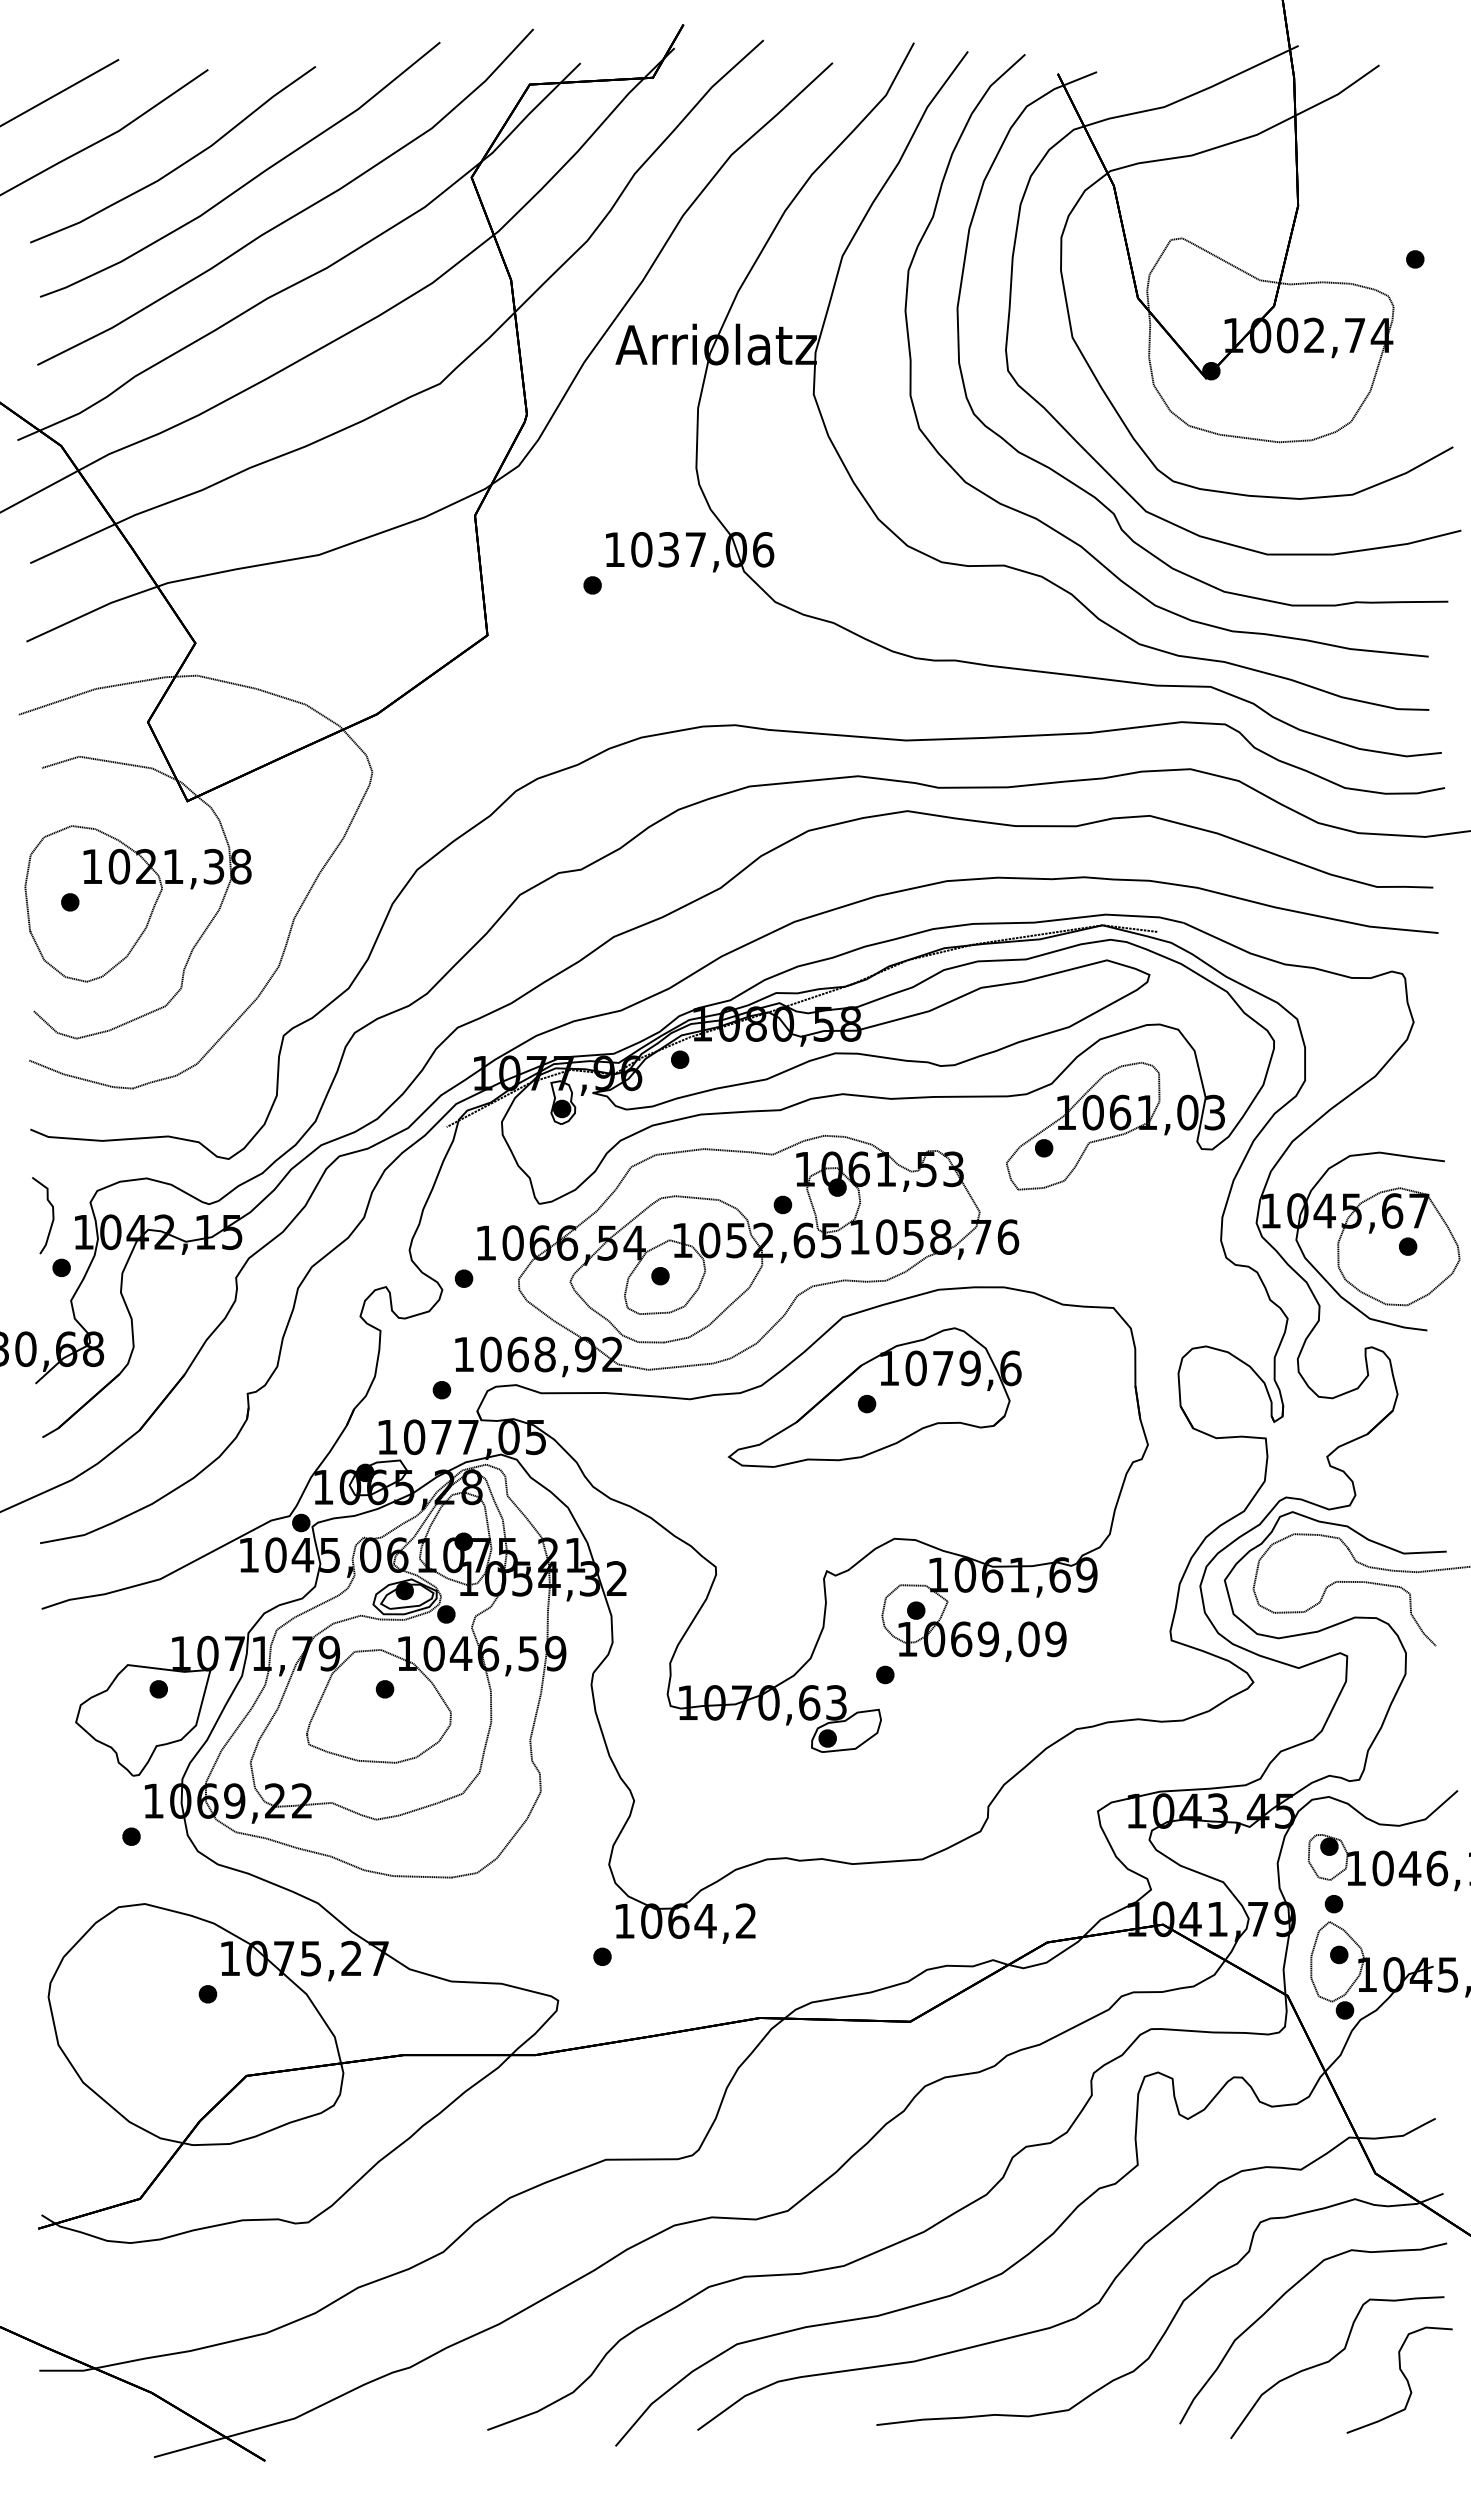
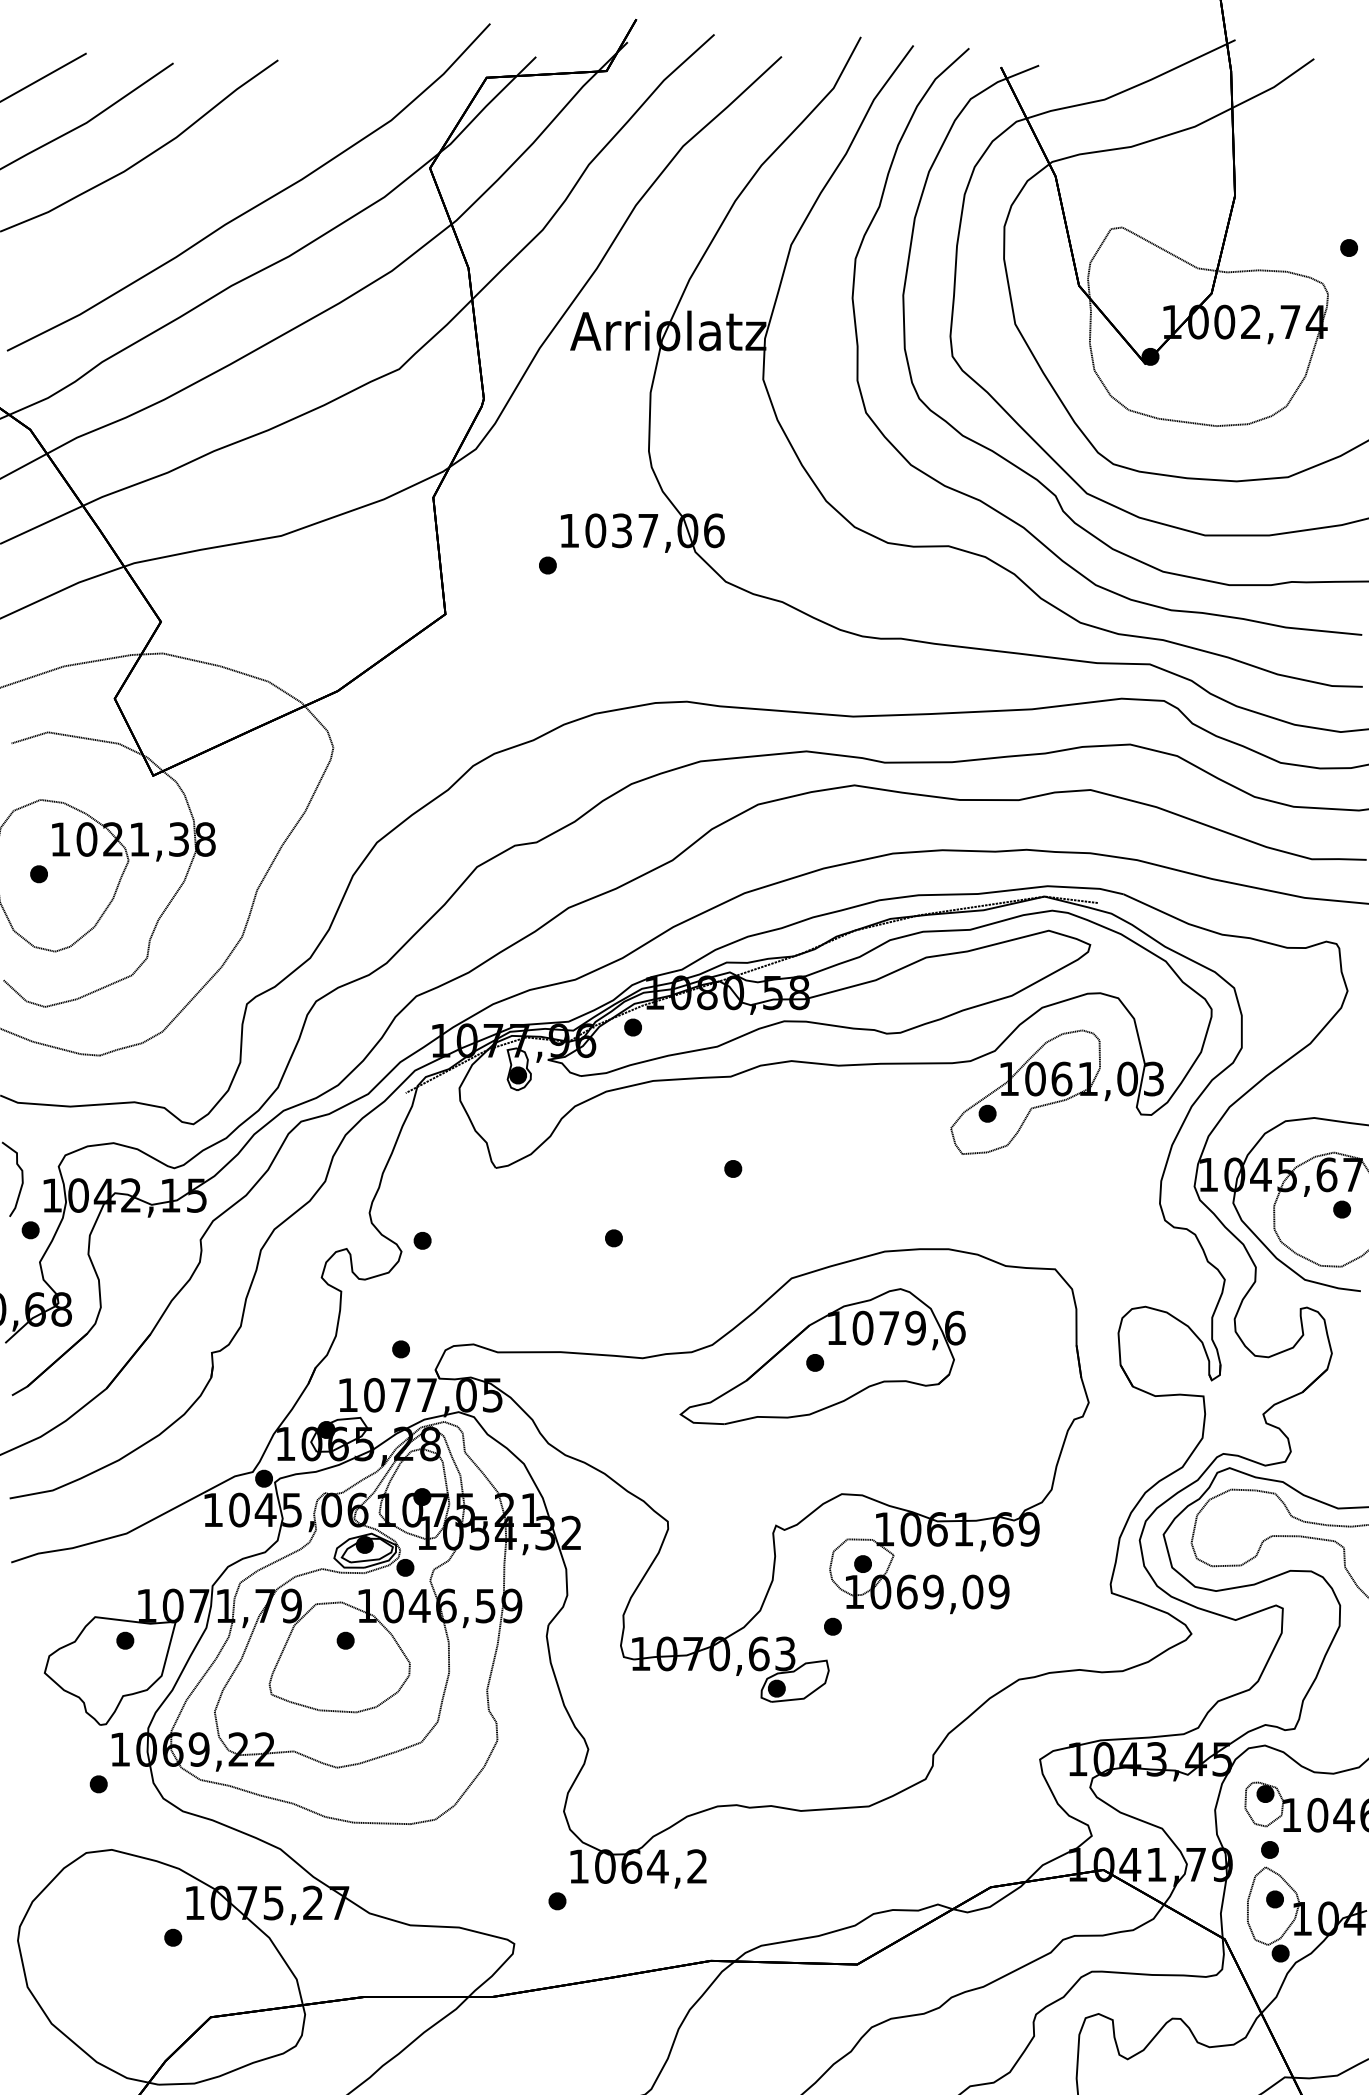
part: (250, 179) -> (214, 170), removed
part: (737, 1255) -> (688, 1218), removed

